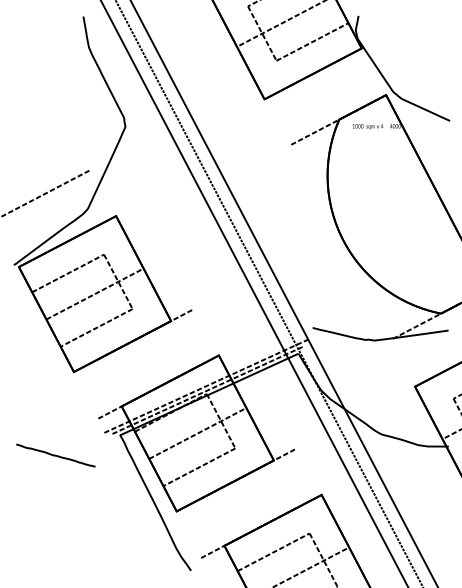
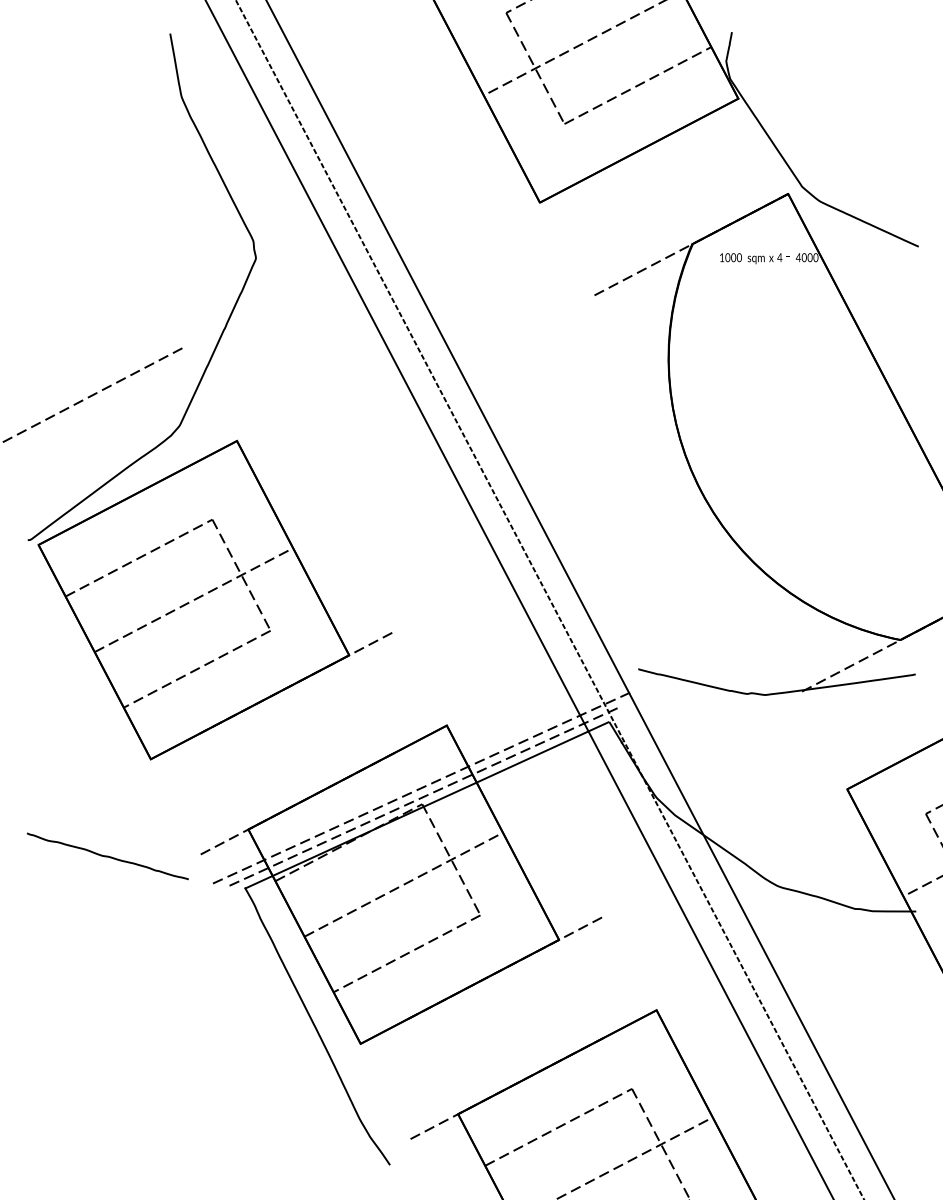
line: (55, 455) -> (107, 856), moved

